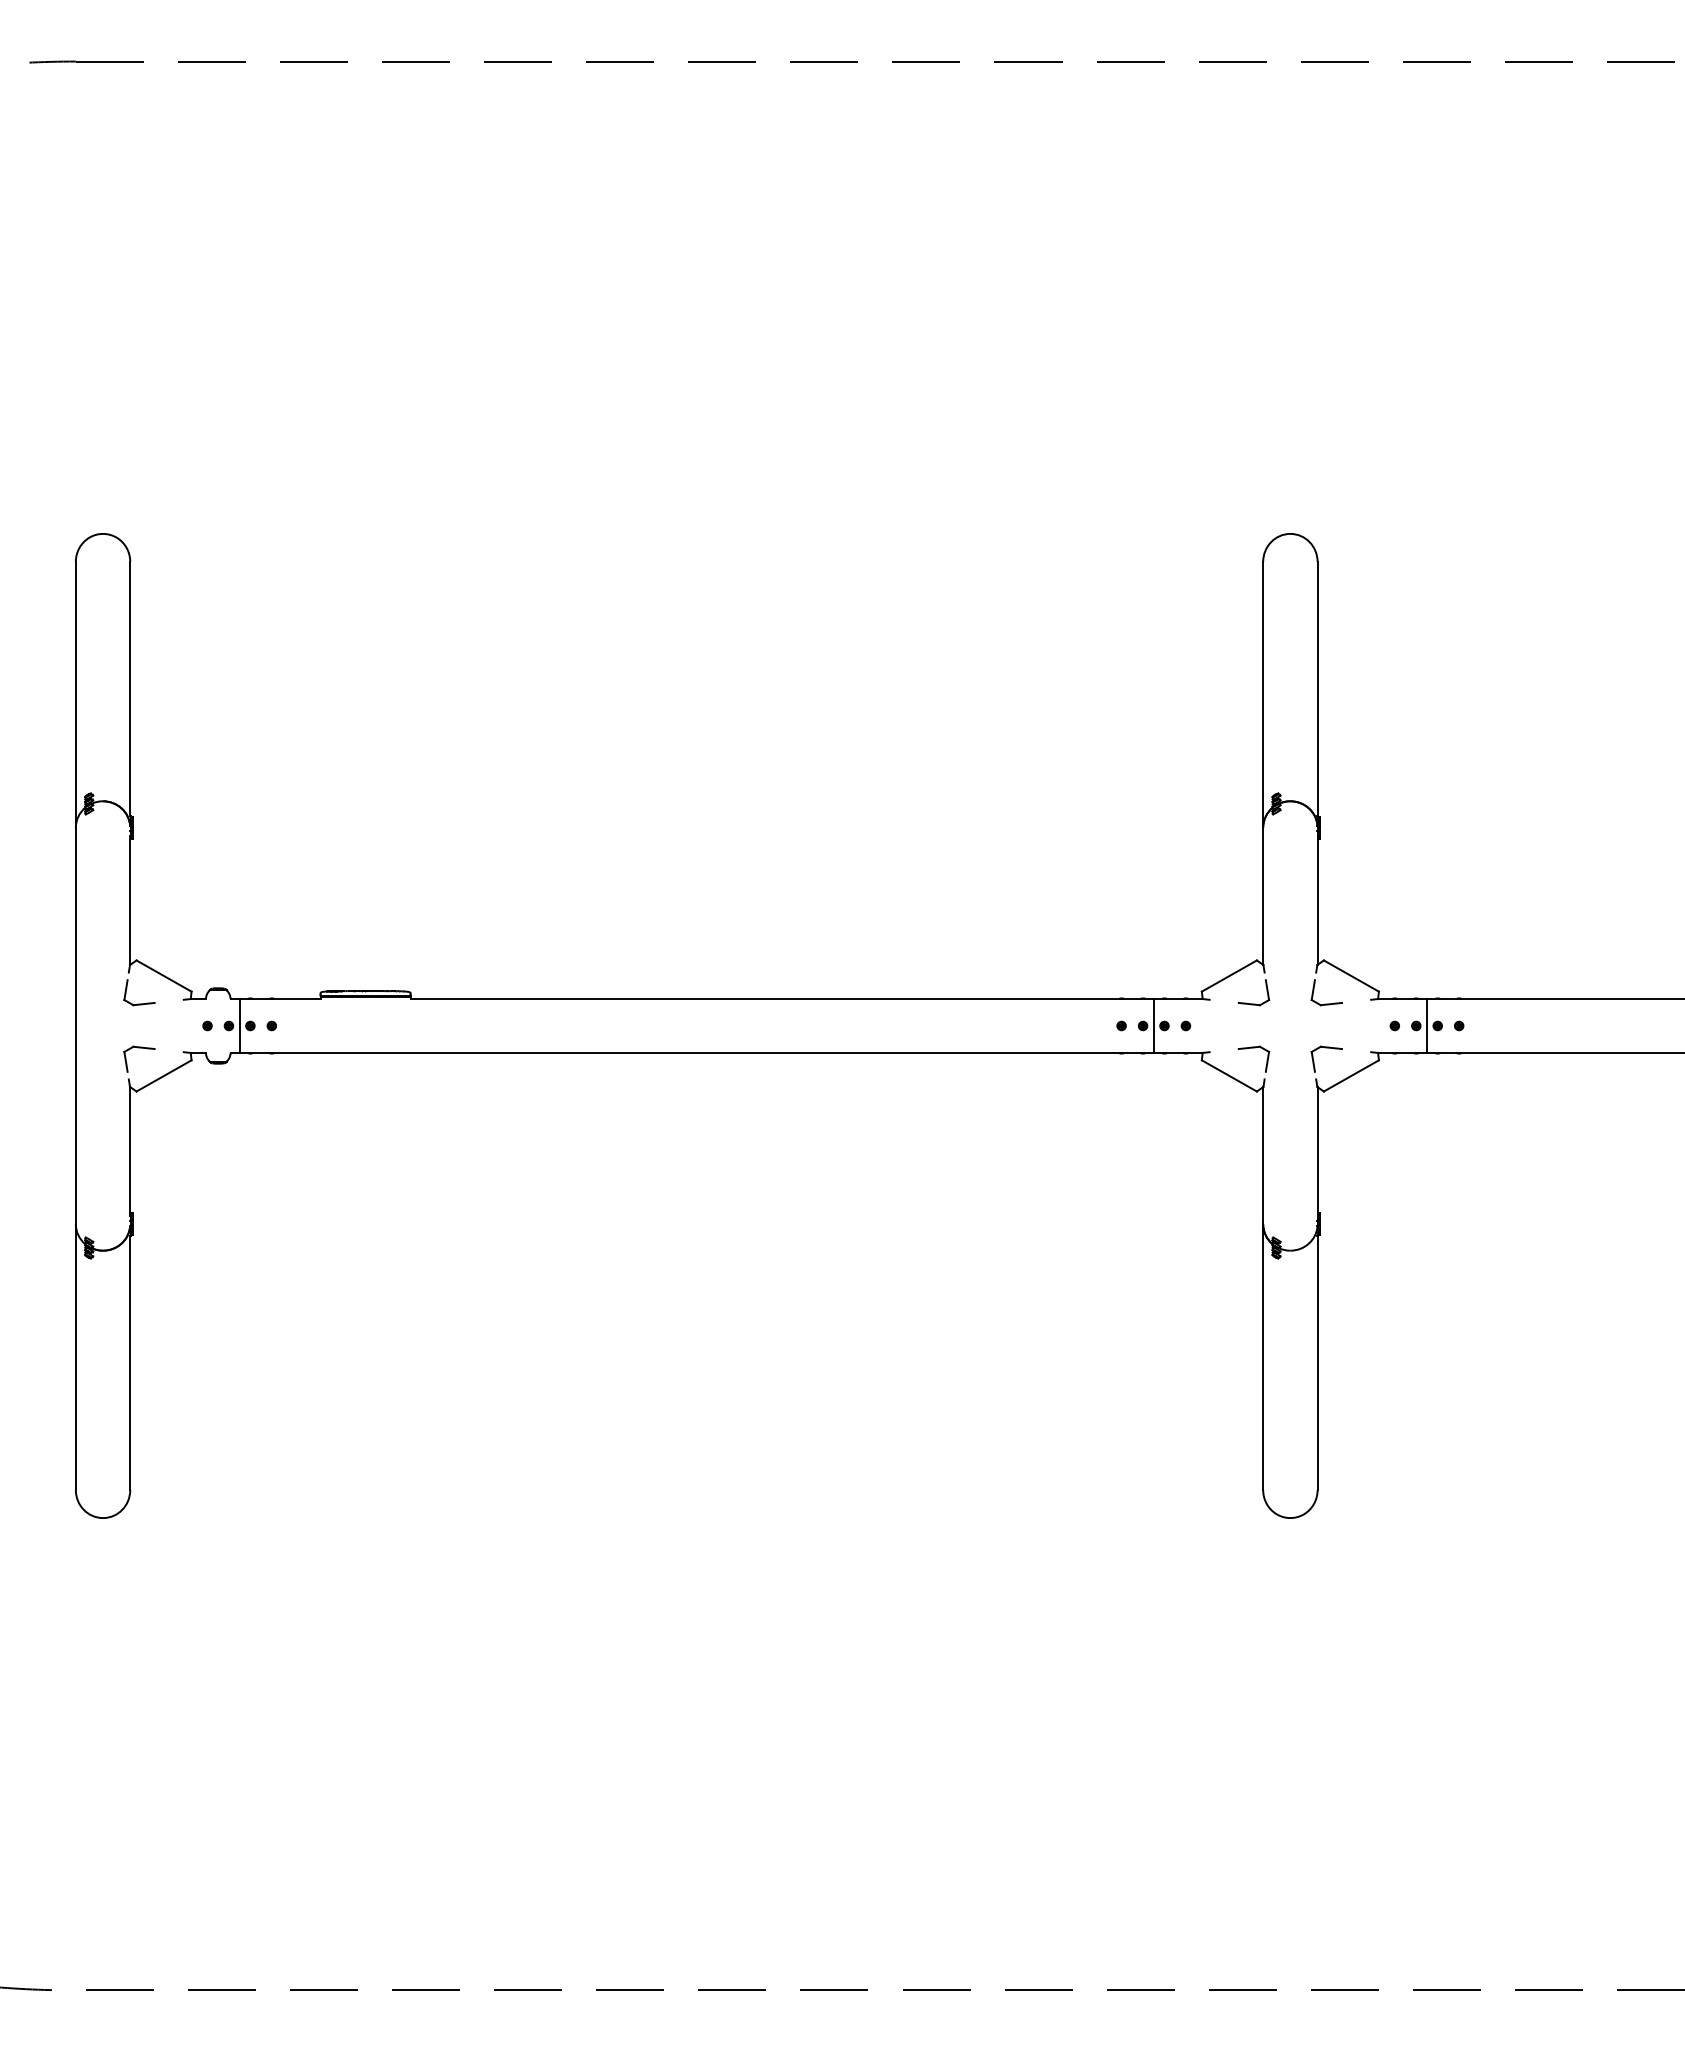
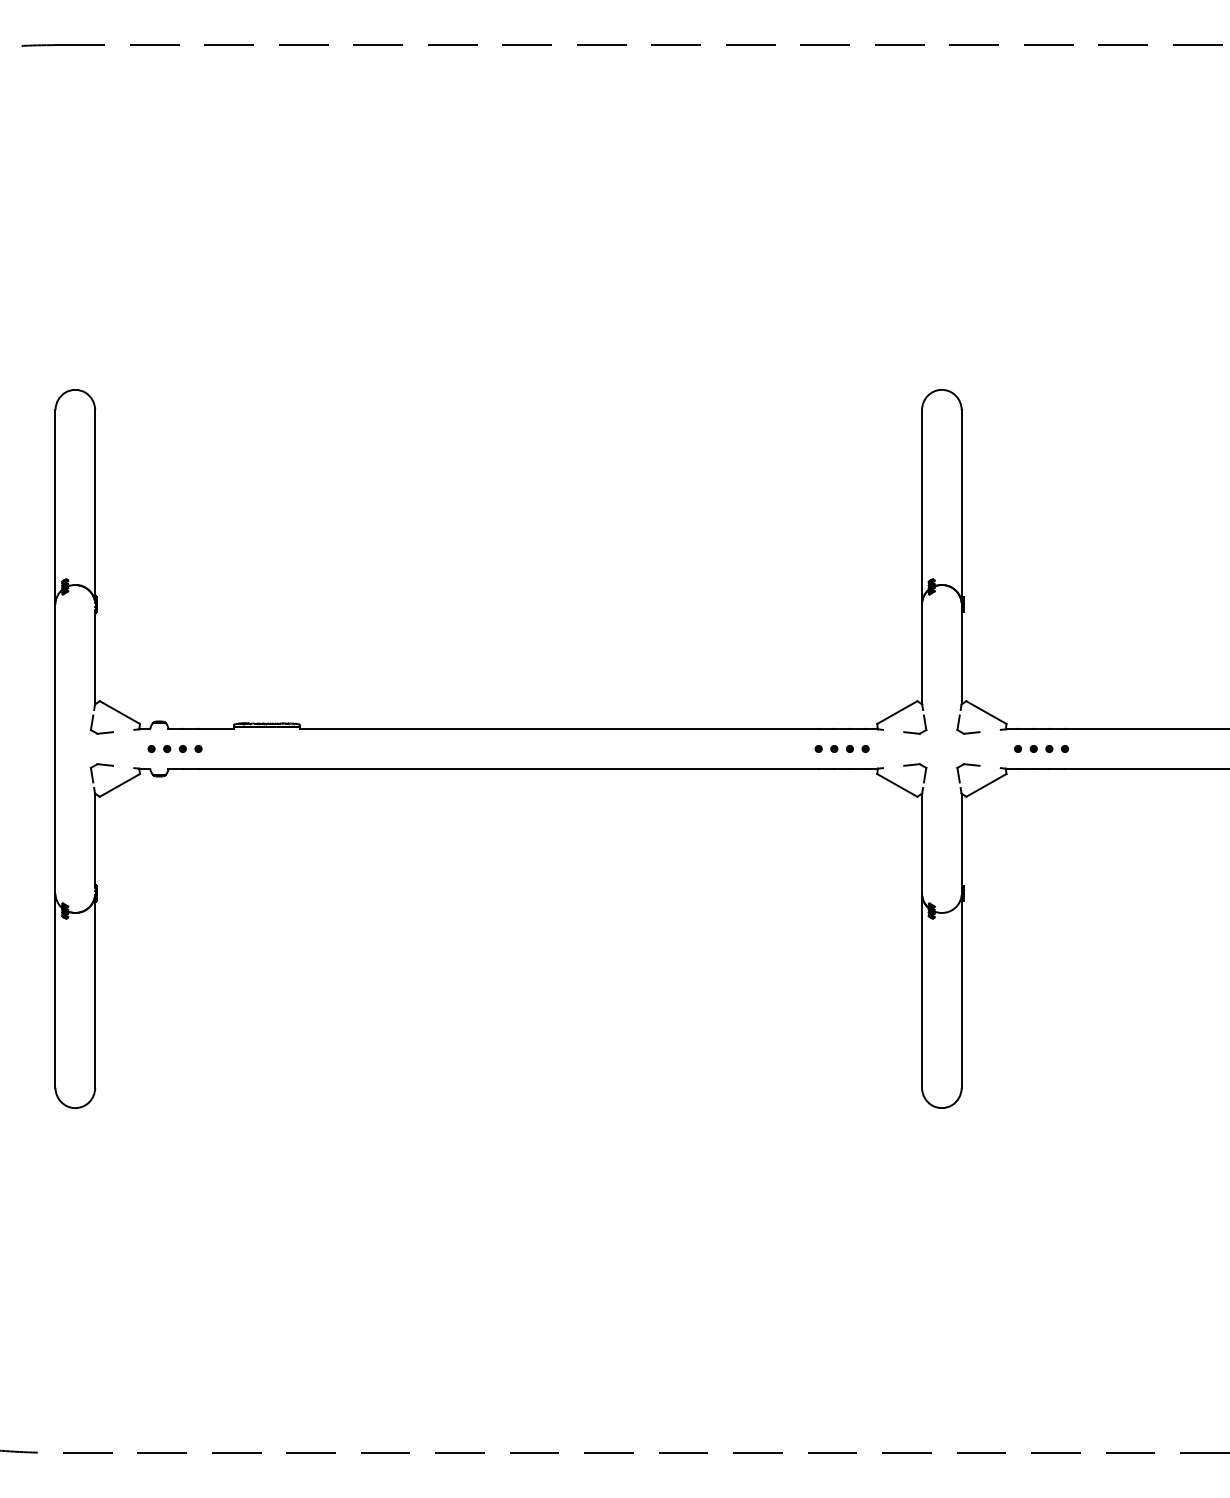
line: (239, 1025) -> (174, 748), removed
line: (1153, 1025) -> (841, 748), removed
line: (1427, 1025) -> (1041, 748), removed

